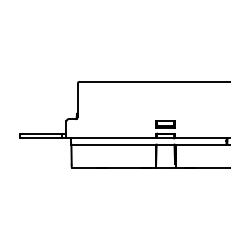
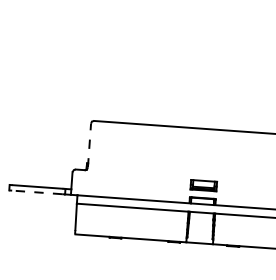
line: (77, 99) -> (89, 144), solid -> dashed
line: (41, 138) -> (37, 192), solid -> dashed

